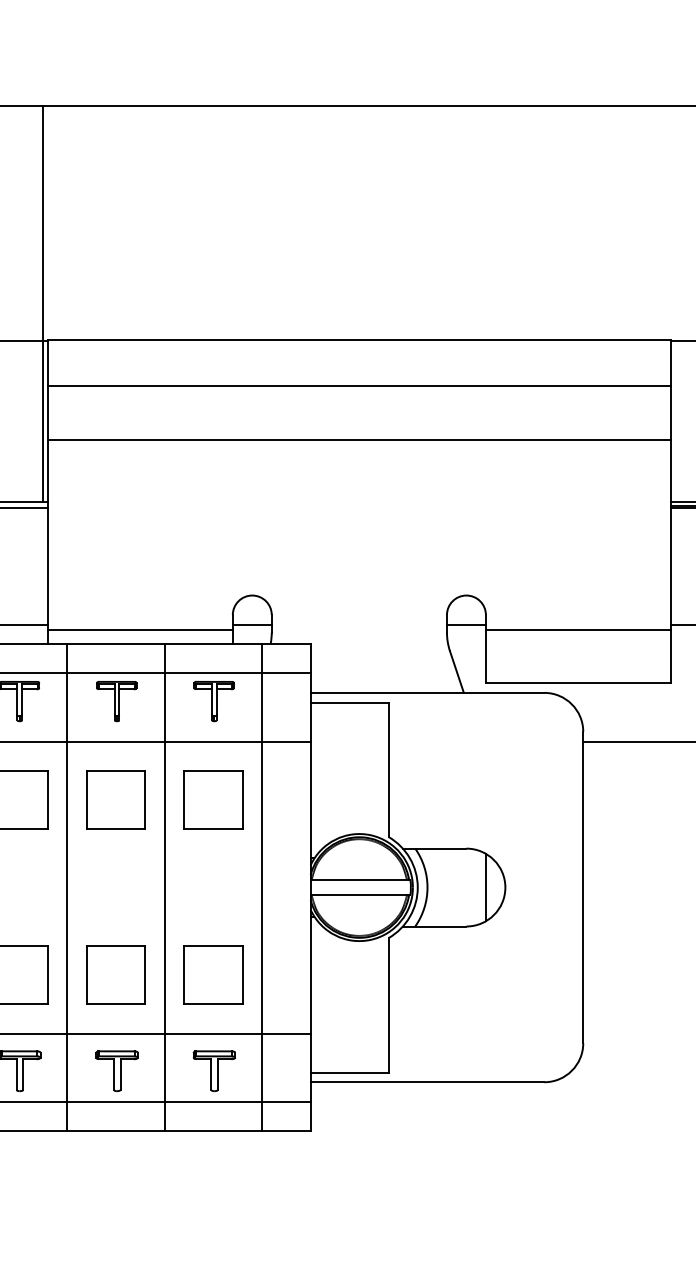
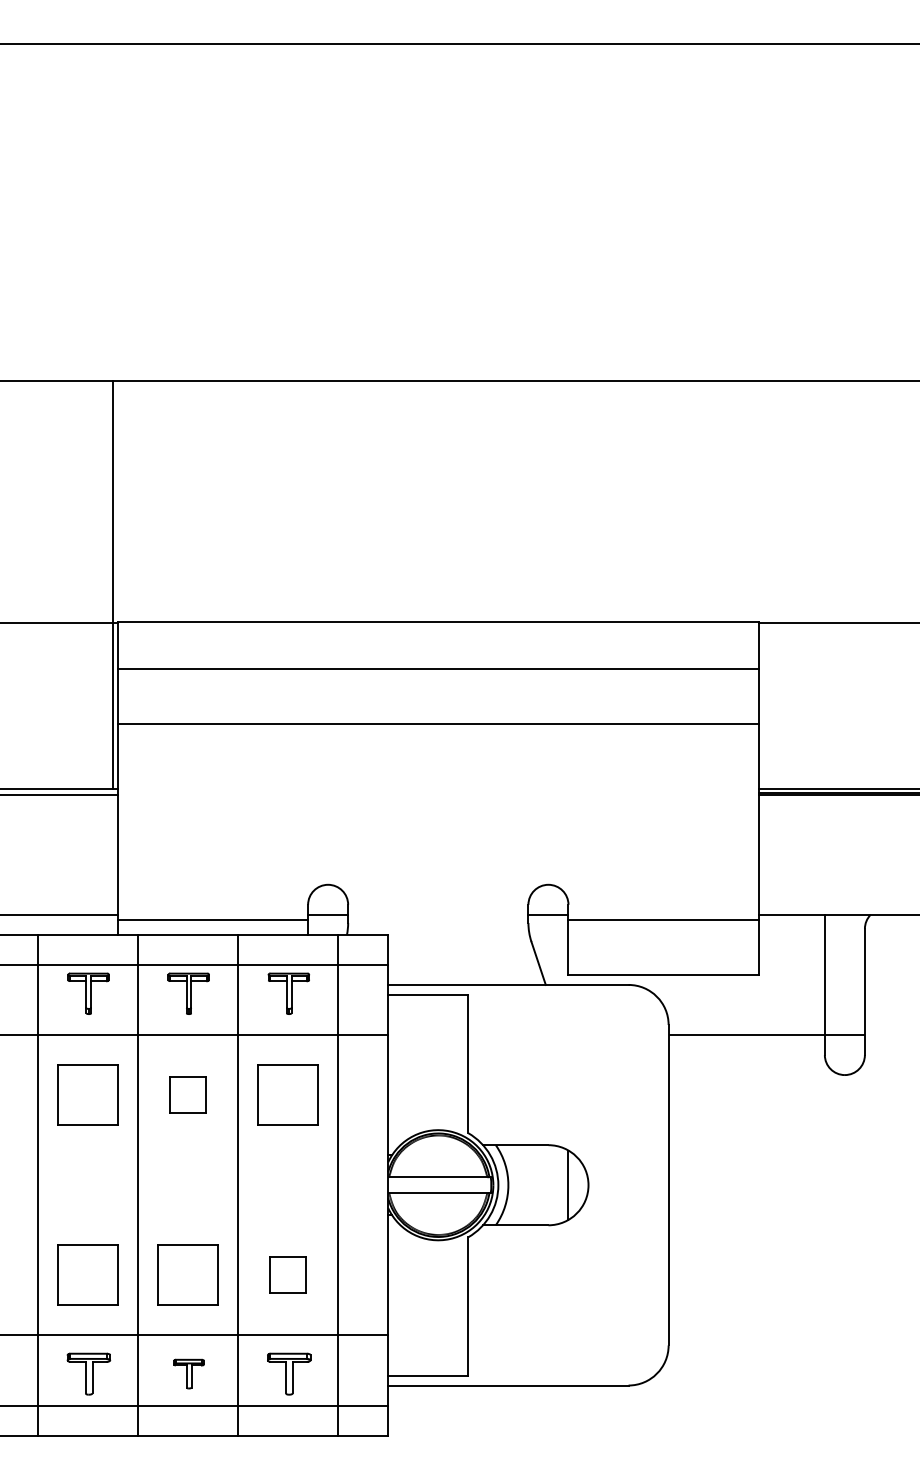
part: (115, 799) -> (187, 1094), size x0.6
part: (212, 974) -> (287, 1274), size x0.6
part: (116, 1070) -> (188, 1373), size x0.7

